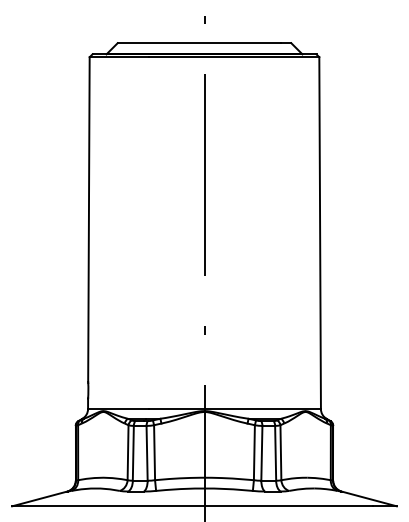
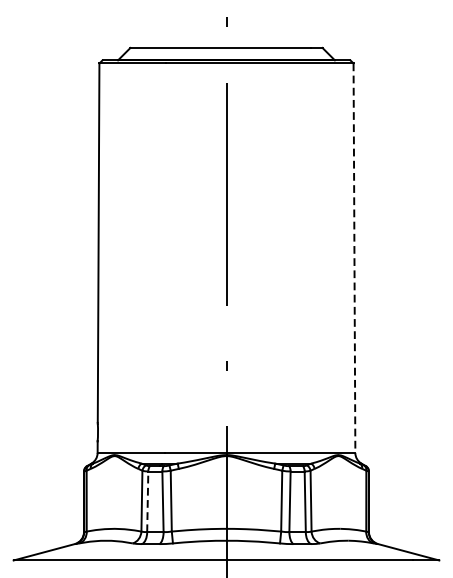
line: (320, 233) -> (354, 258), solid -> dashed
line: (133, 452) -> (147, 500), solid -> dashed

